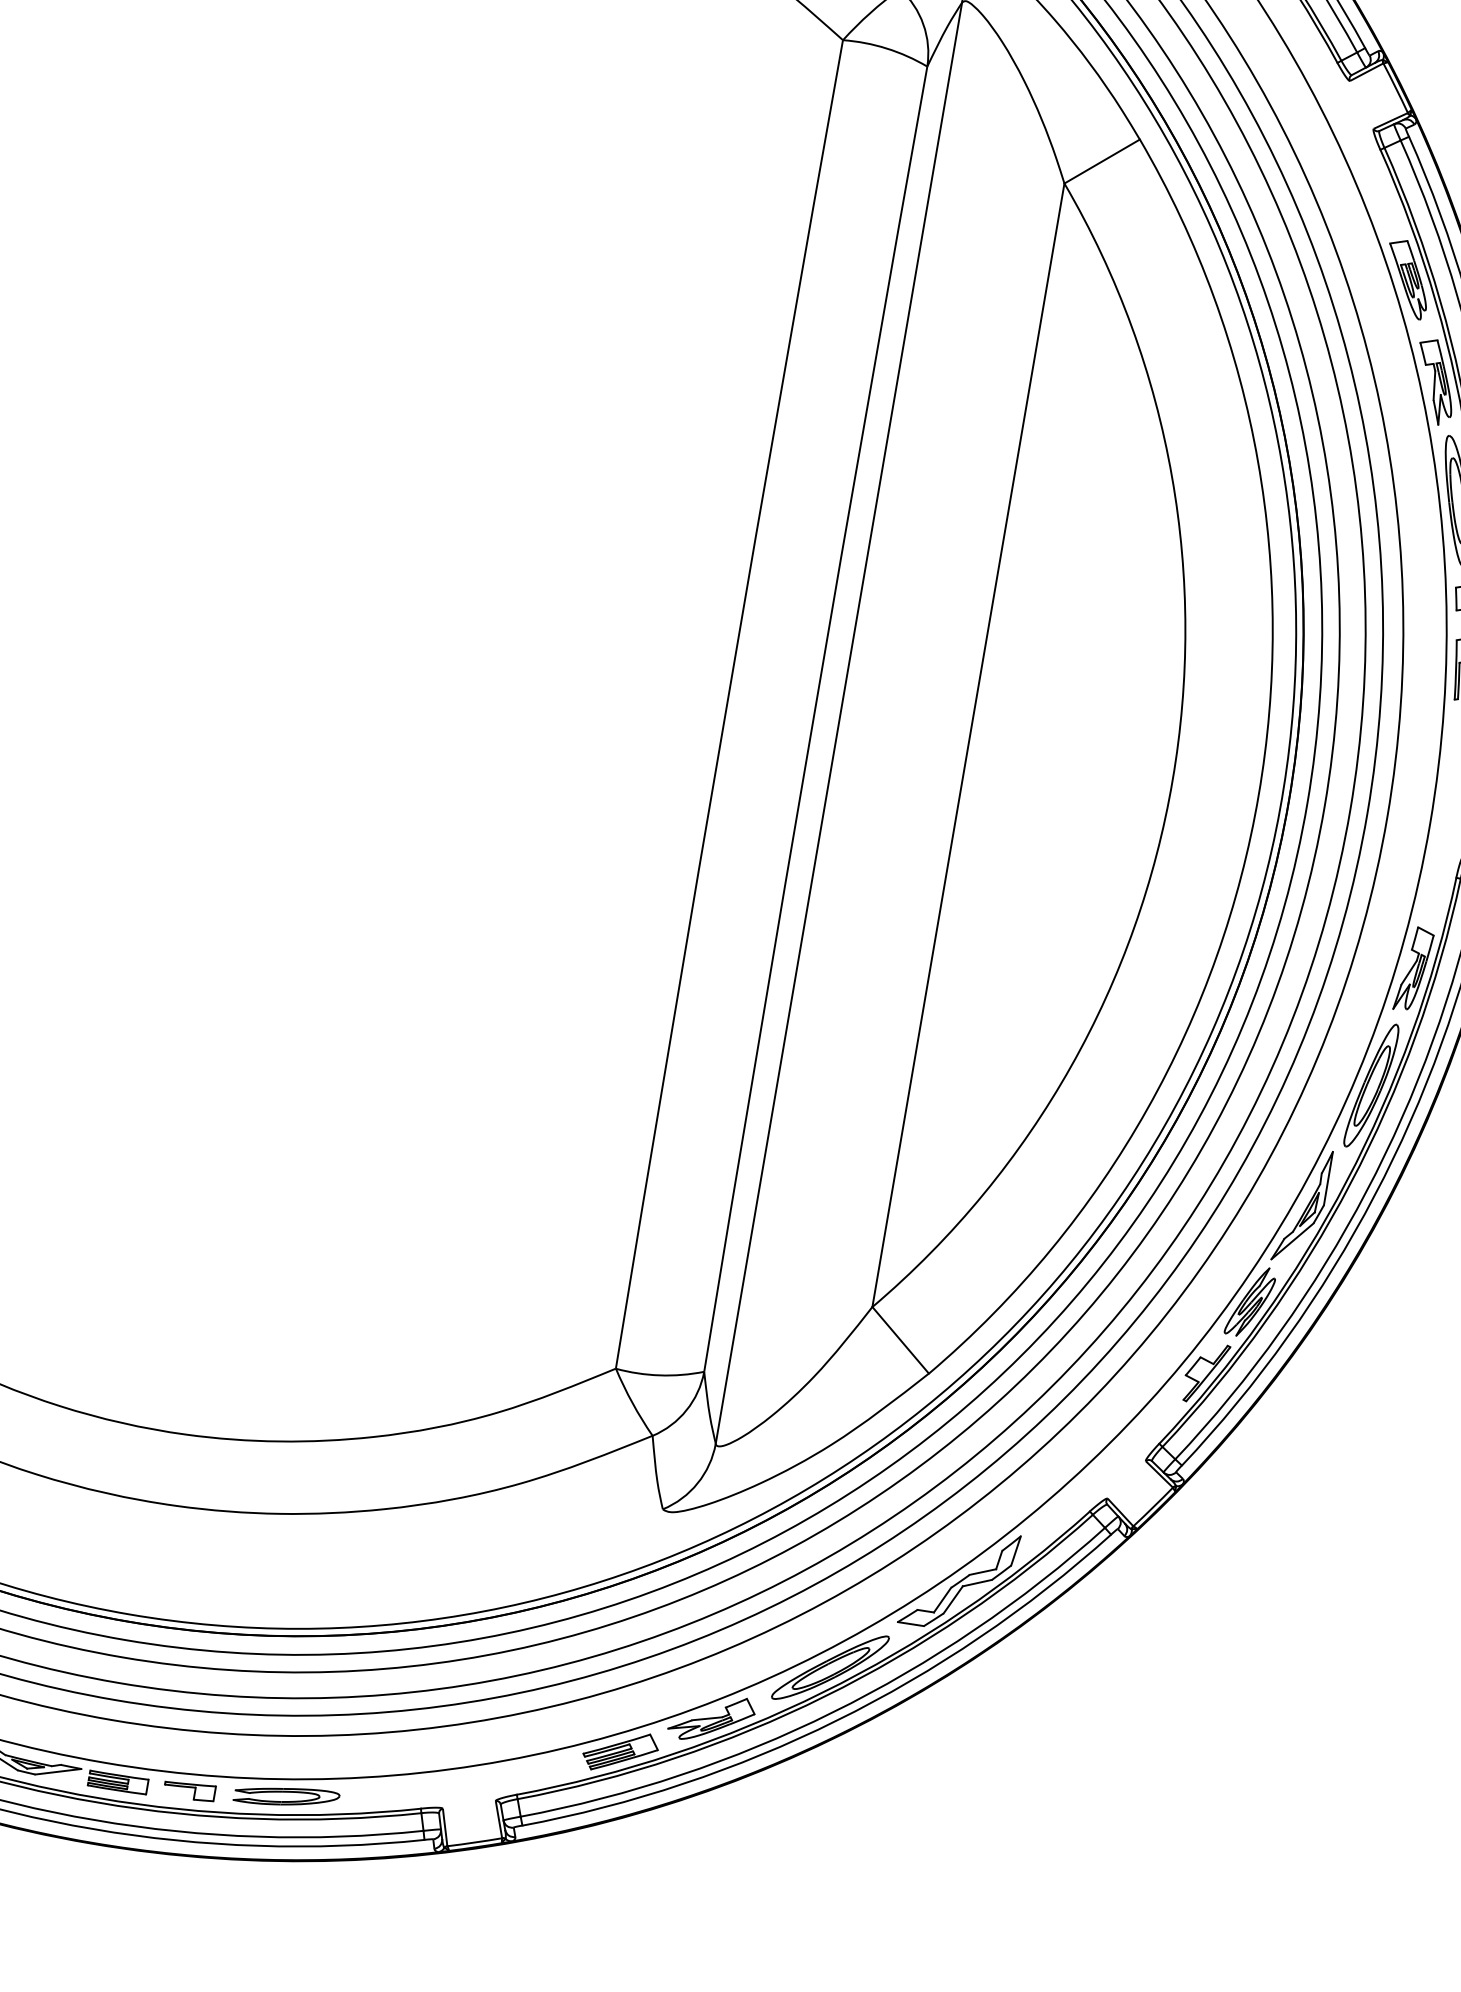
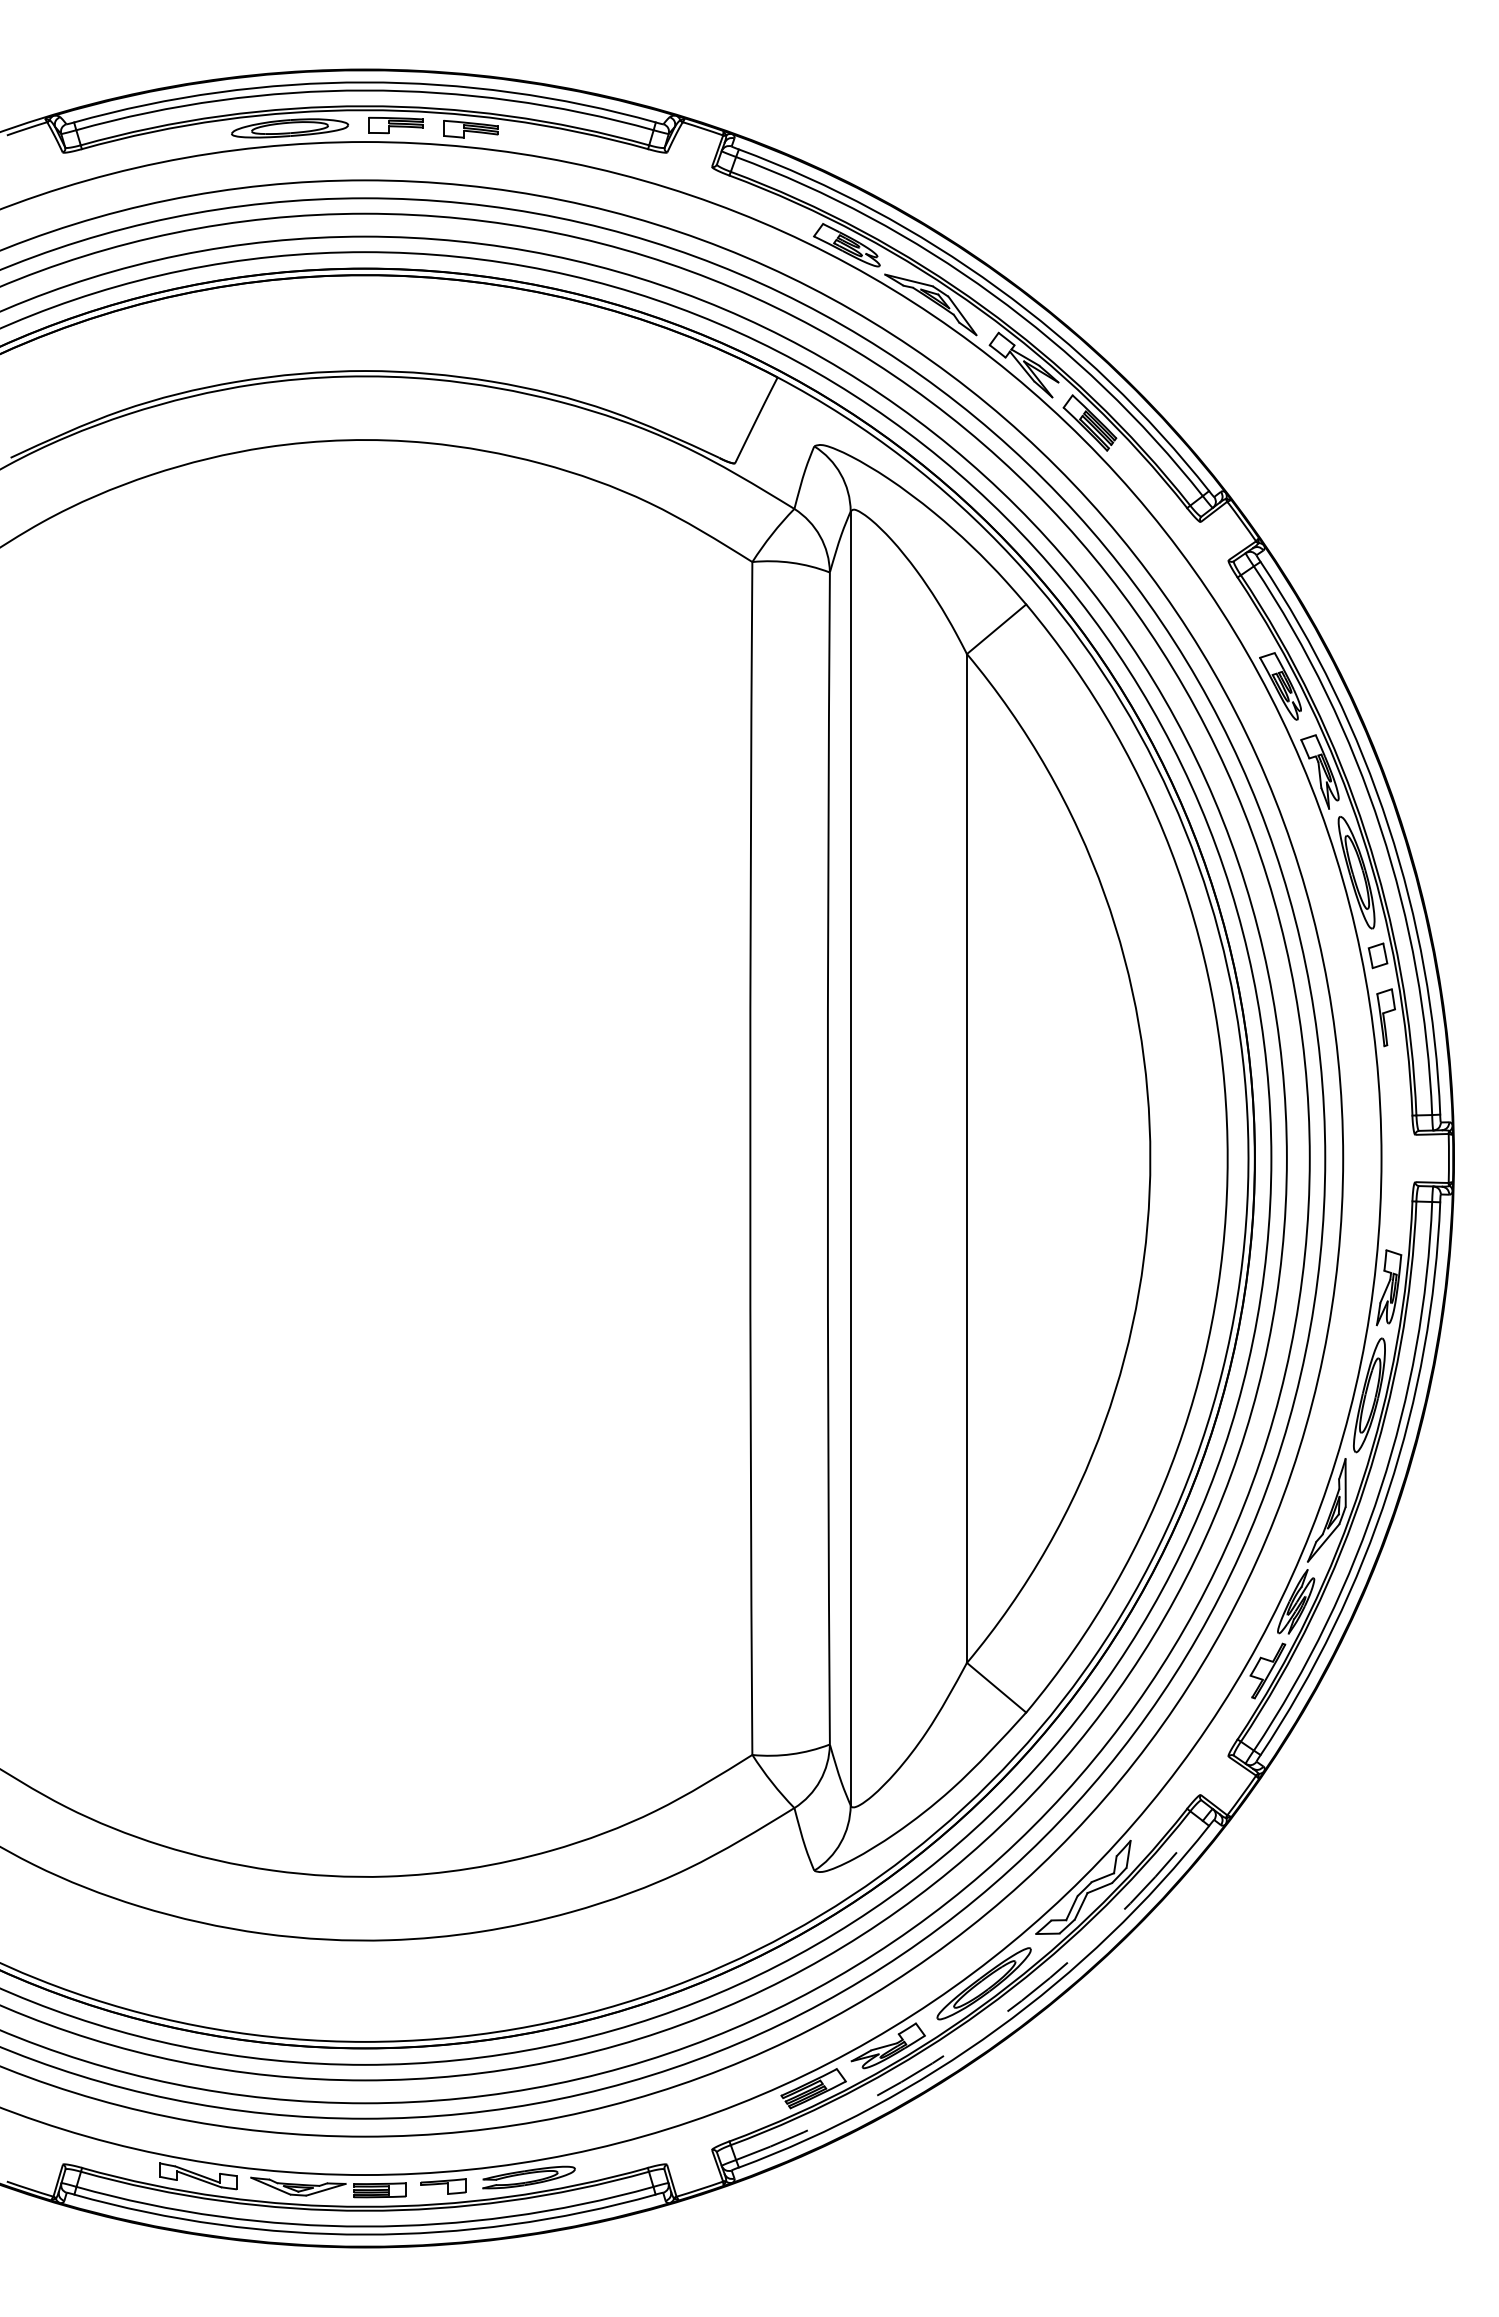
arc: (832, 1712) -> (992, 2022), solid -> dashed

